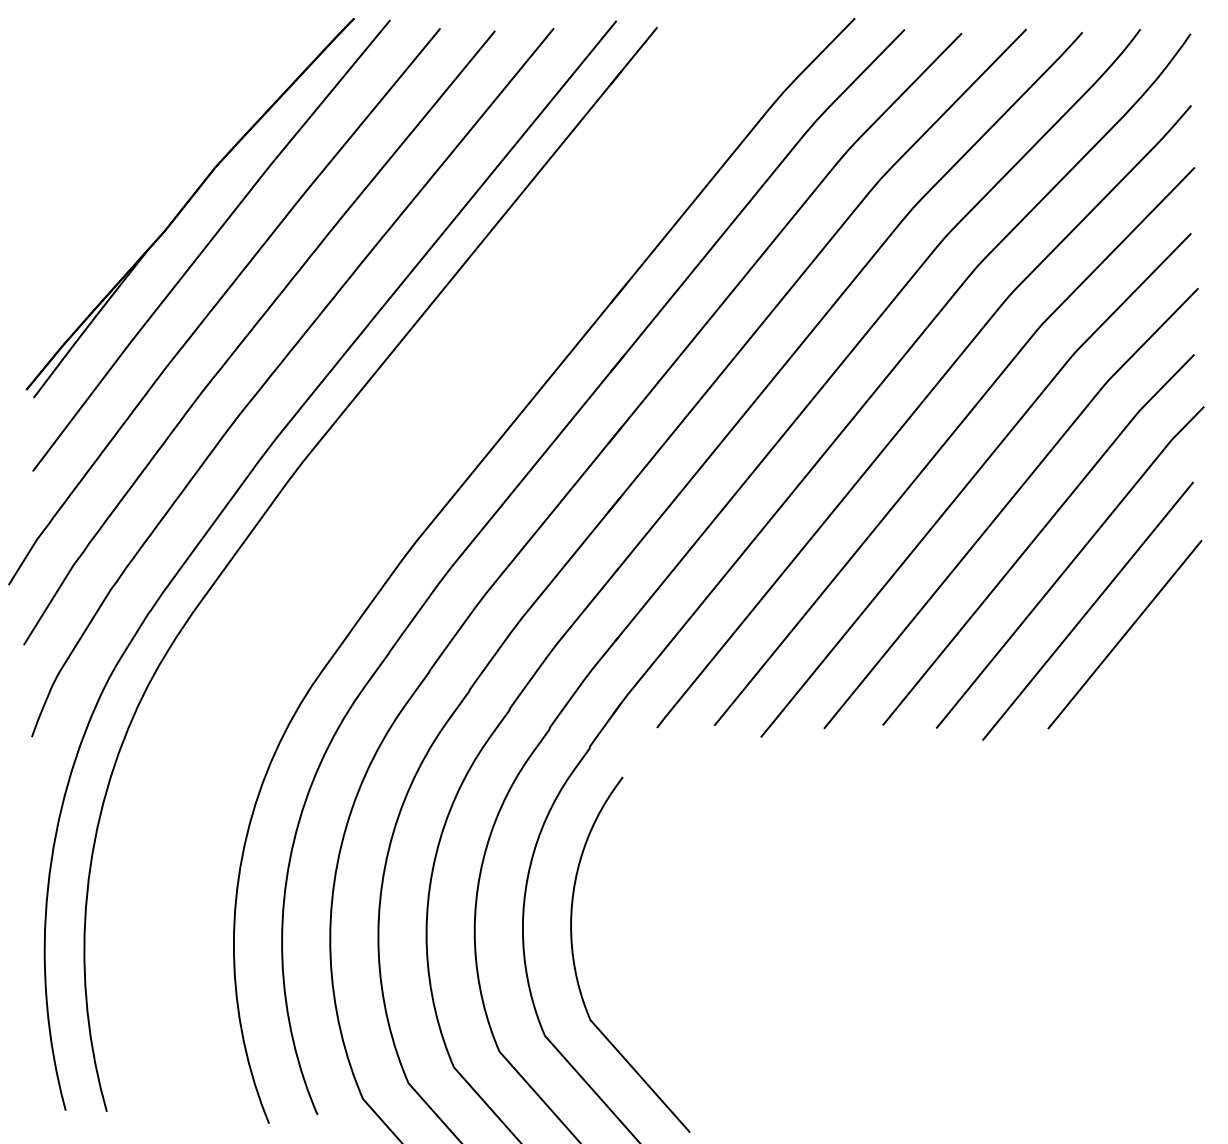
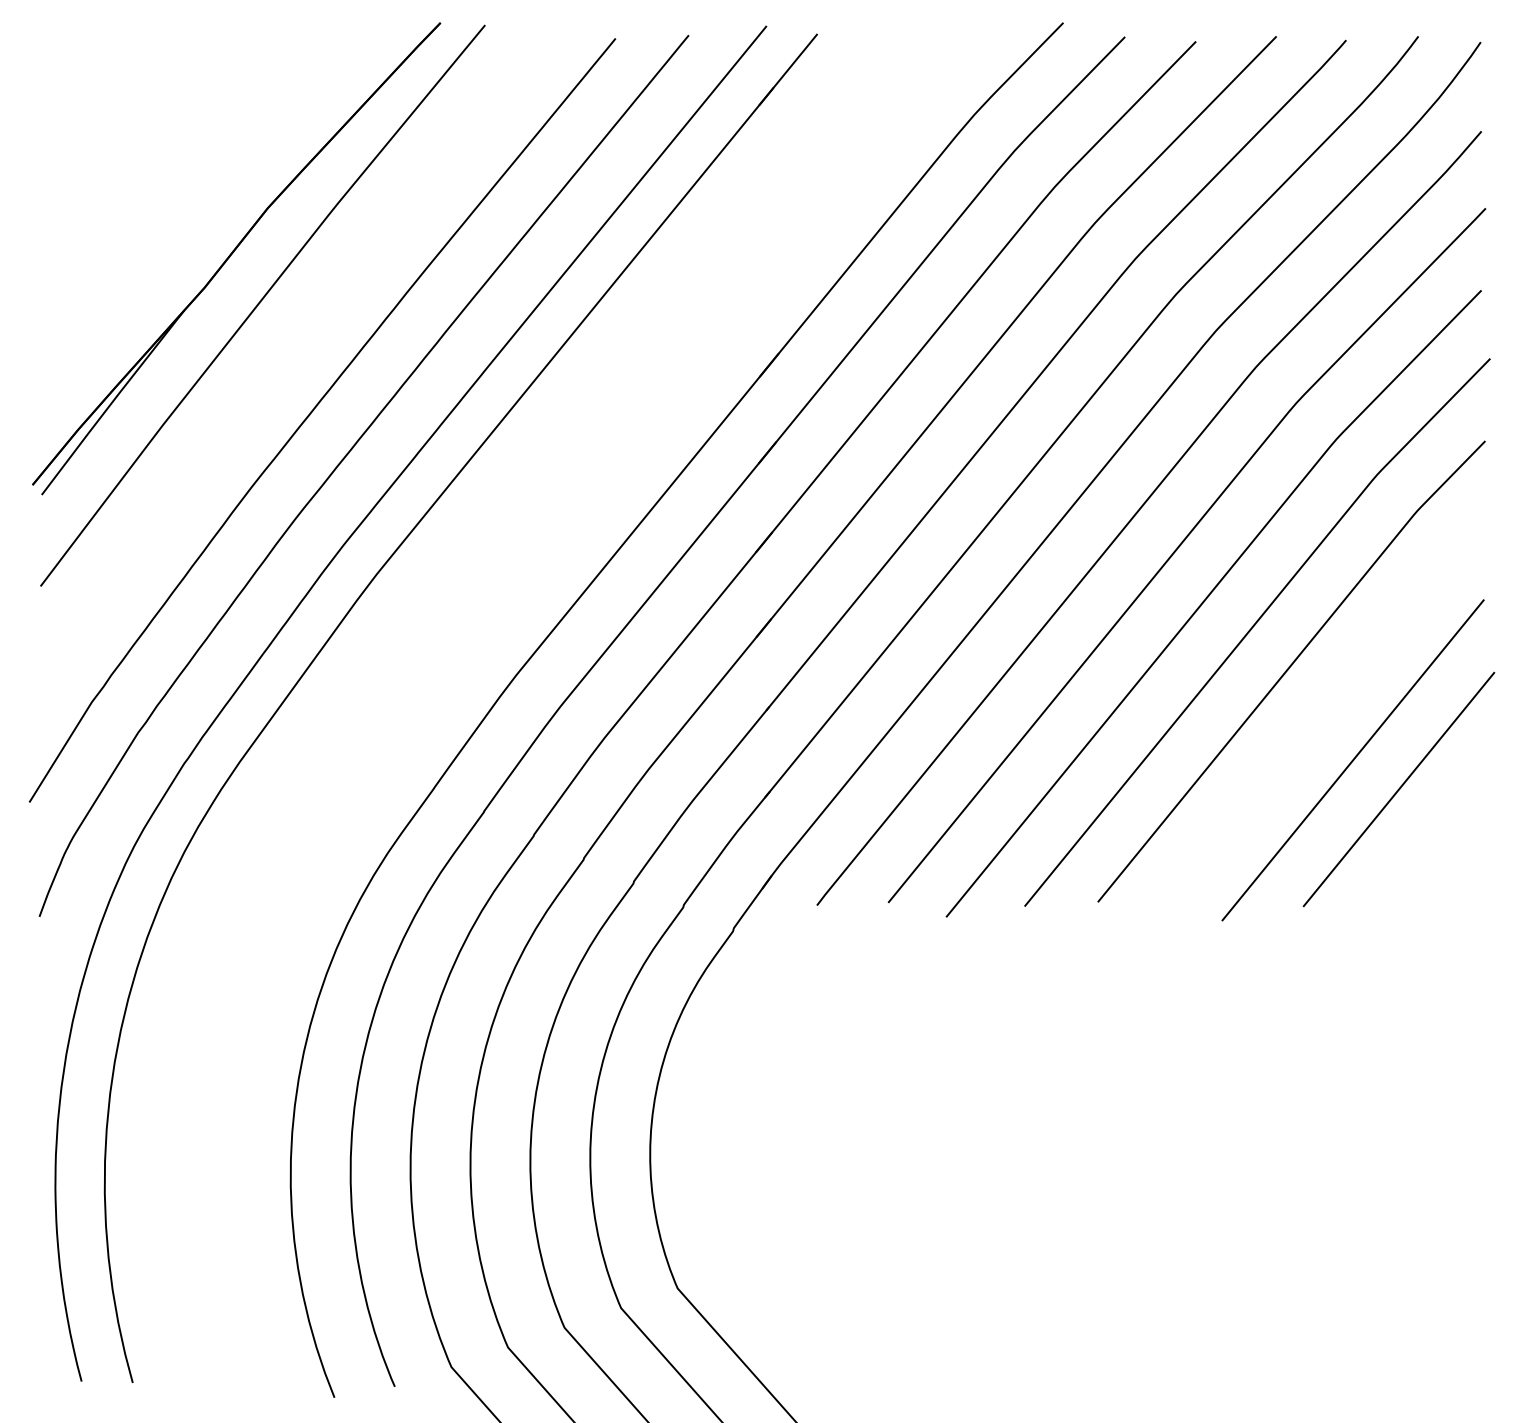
curve: (219, 301) -> (272, 375), removed
curve: (1069, 566) -> (1330, 704), removed
curve: (575, 965) -> (715, 1200), removed

